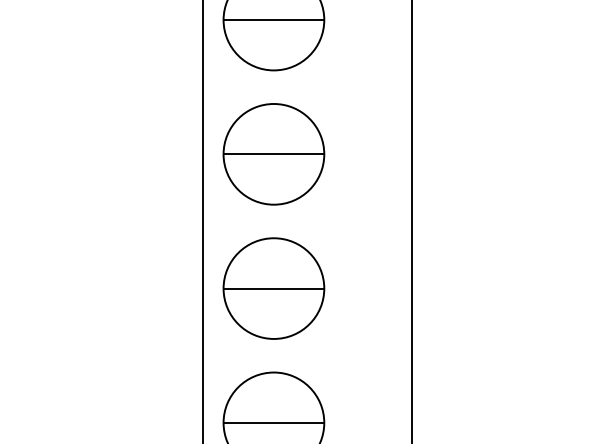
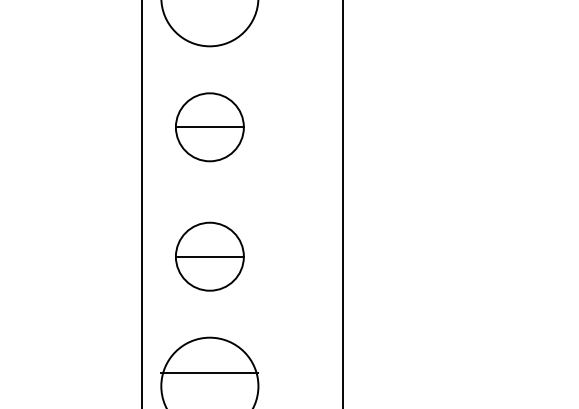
part: (273, 154) -> (209, 127), size x0.7
part: (273, 288) -> (209, 256), size x0.7
line: (273, 422) -> (209, 372), moved

